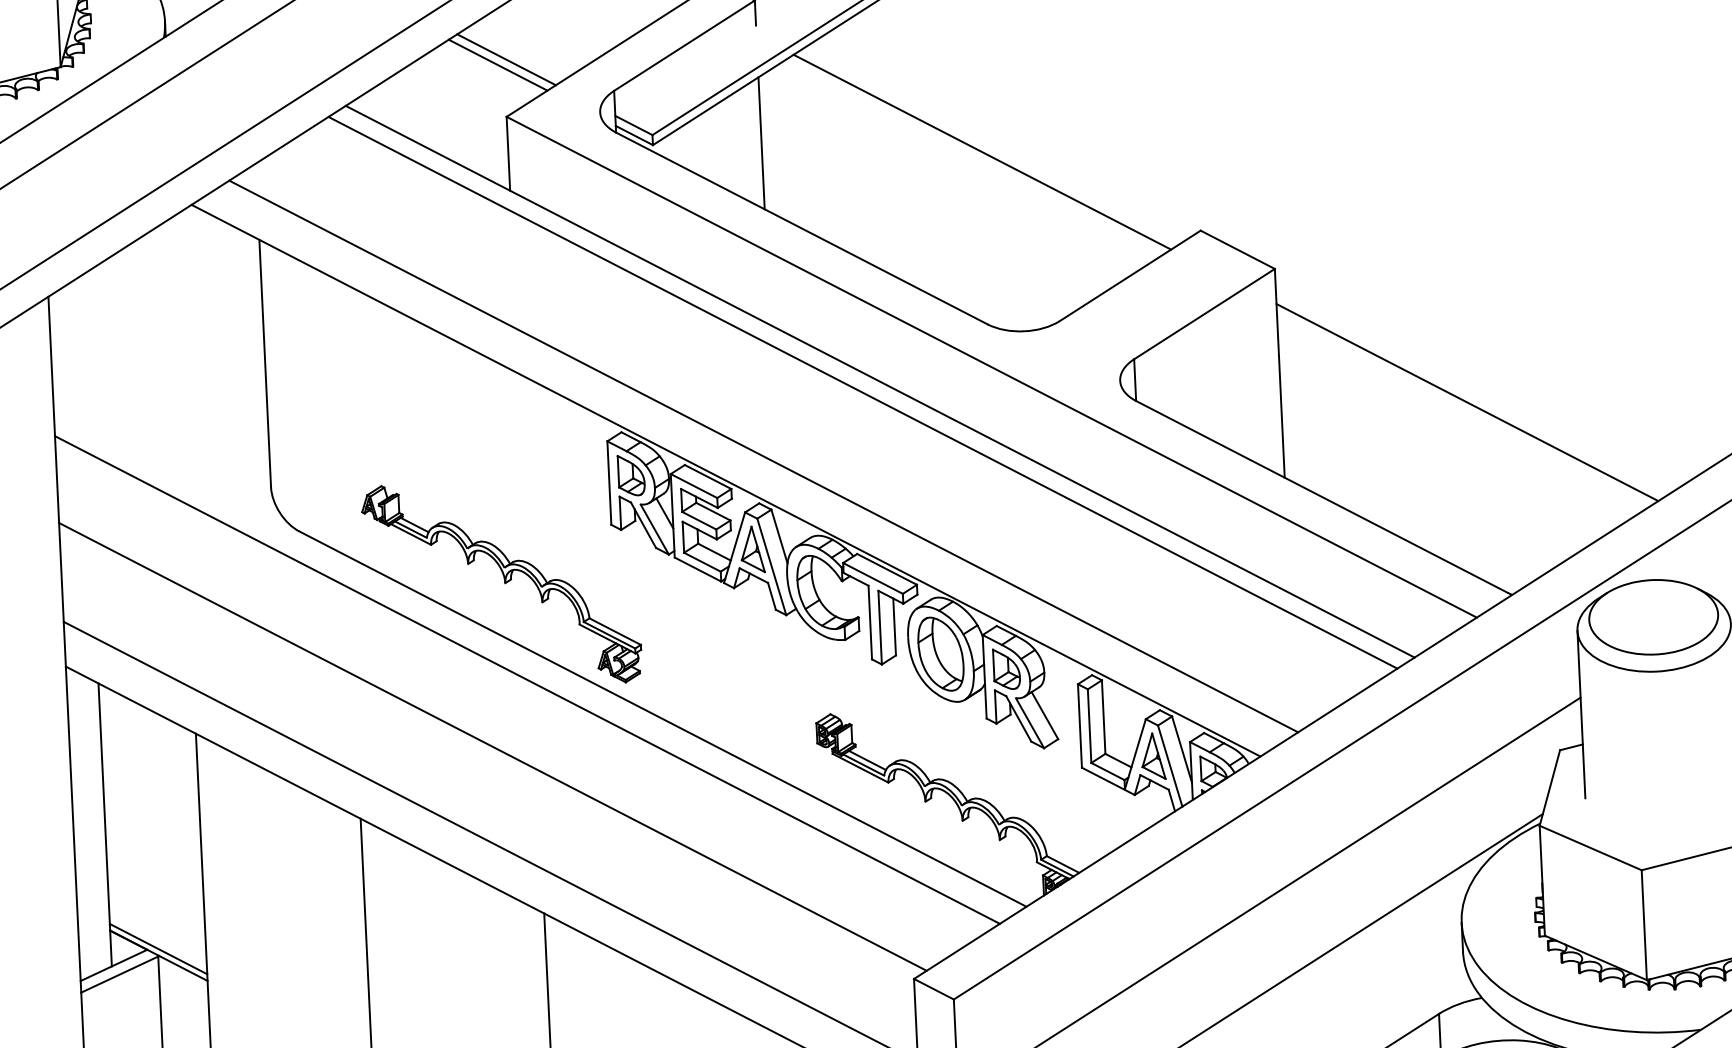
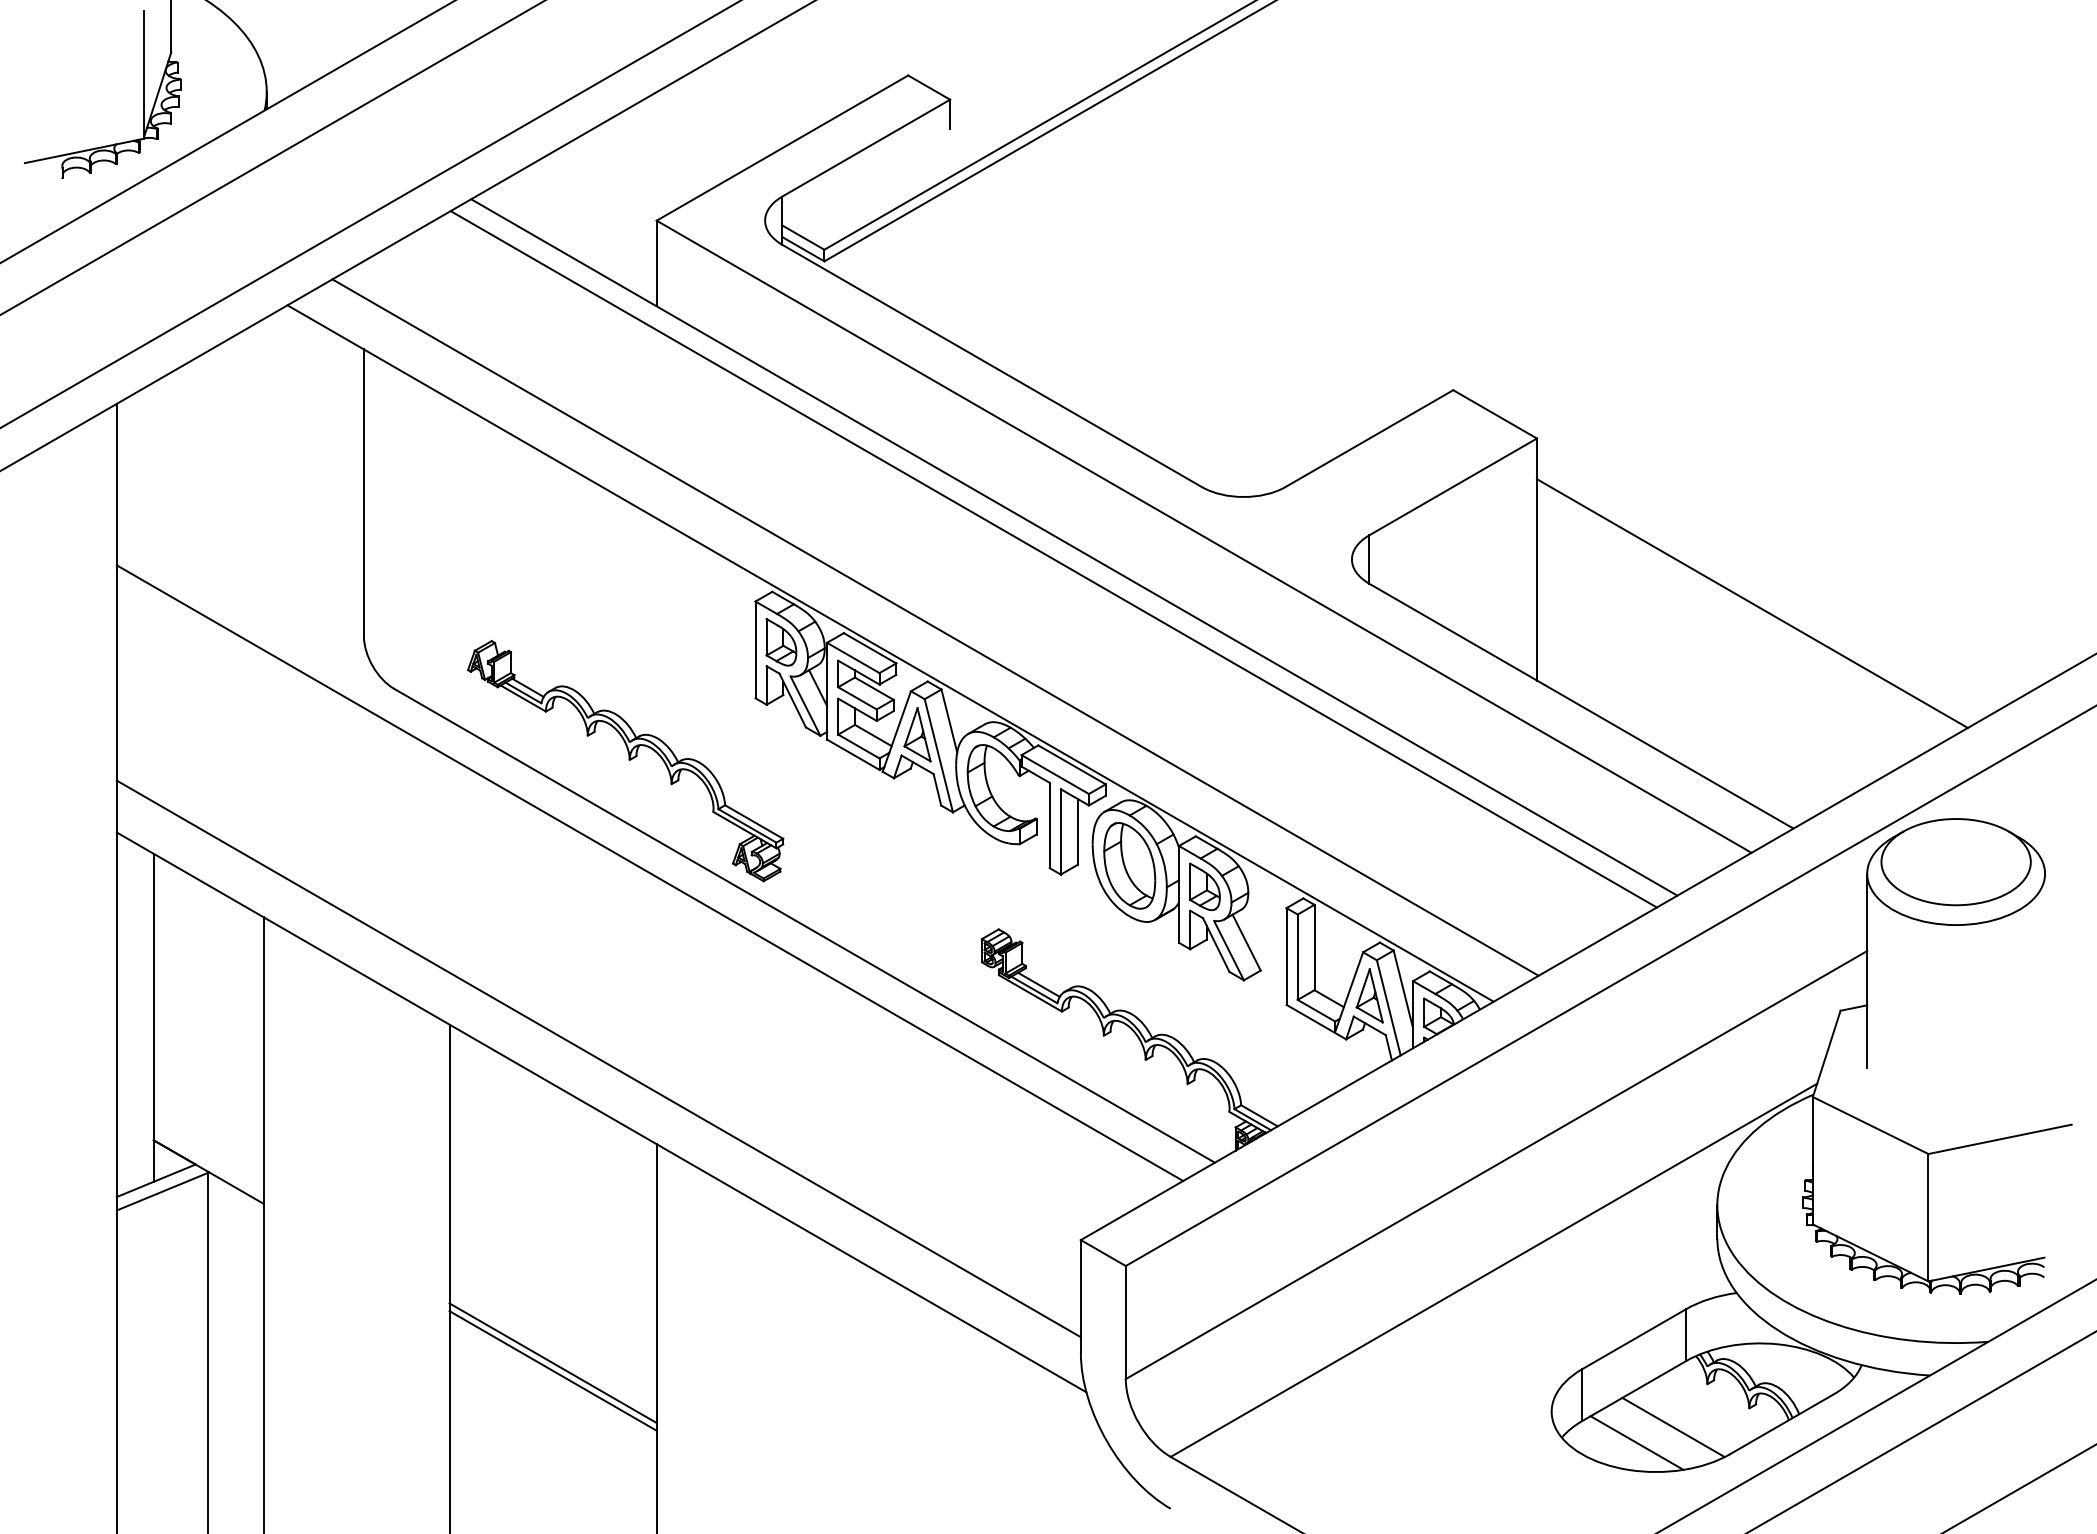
line: (506, 59) -> (659, 154), removed
line: (497, 65) -> (649, 160), removed
line: (761, 142) -> (950, 264), removed
line: (982, 152) -> (1205, 287), removed
line: (492, 746) -> (606, 948), removed
line: (158, 949) -> (208, 1164), removed

